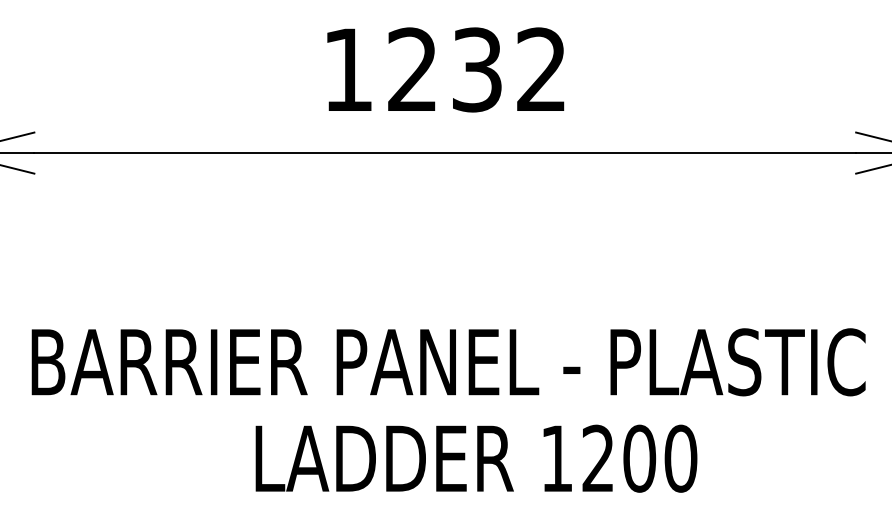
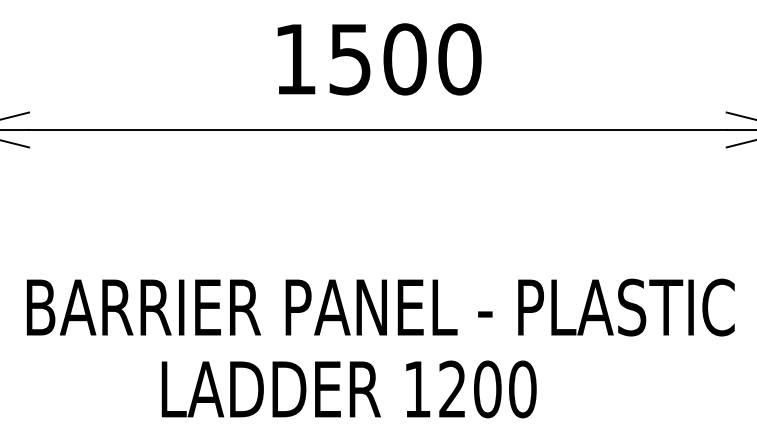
text: (477, 69) -> (405, 59), 1232 -> 1500
text: (476, 458) -> (349, 389), moved

